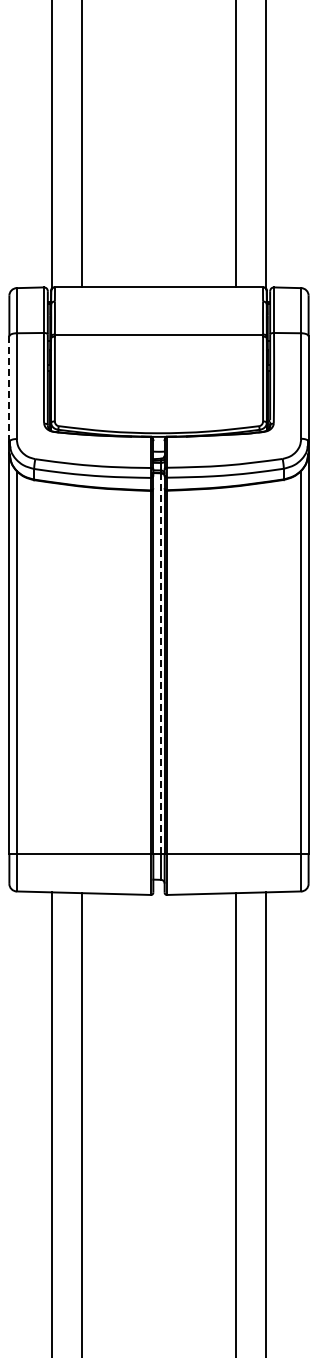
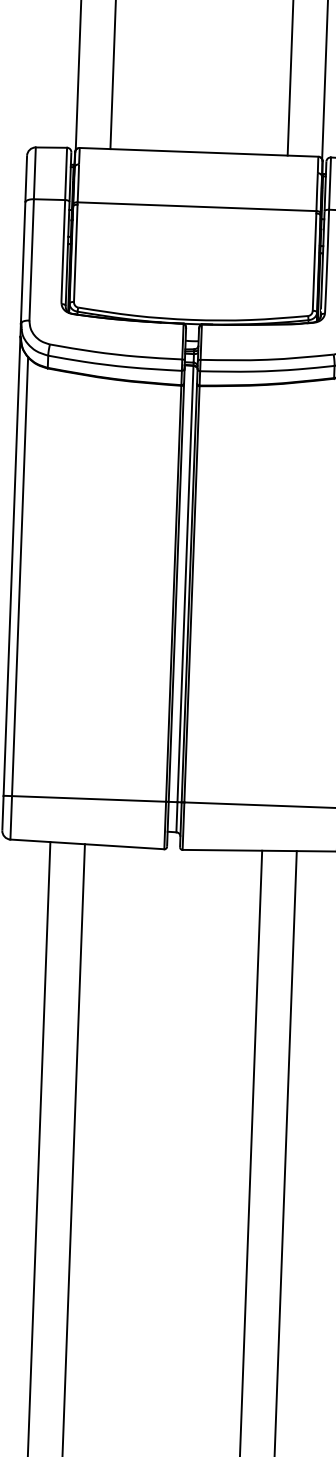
line: (9, 389) -> (23, 263), dashed -> solid
line: (160, 662) -> (184, 582), dashed -> solid

